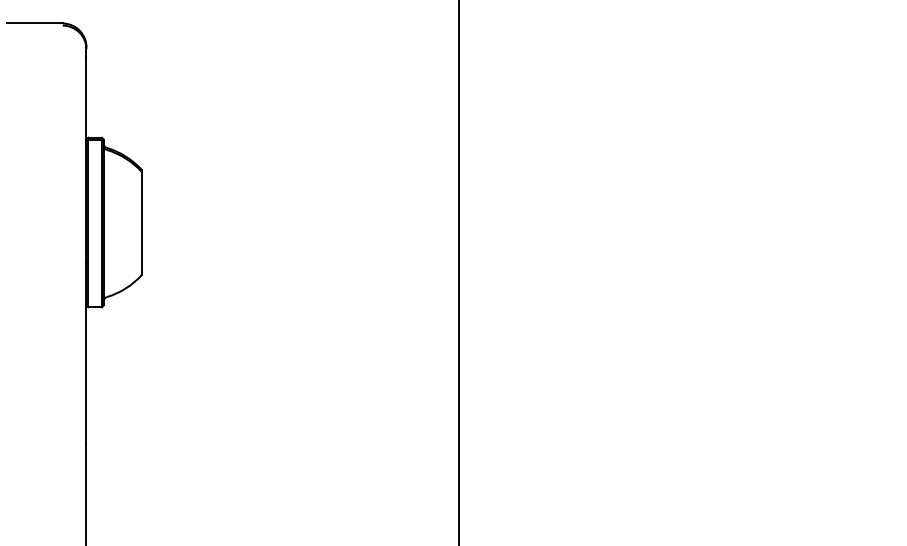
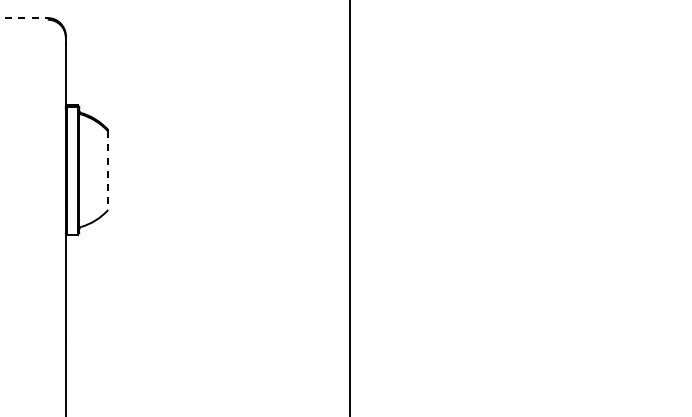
line: (36, 24) -> (27, 18), solid -> dashed
line: (142, 224) -> (108, 171), solid -> dashed

